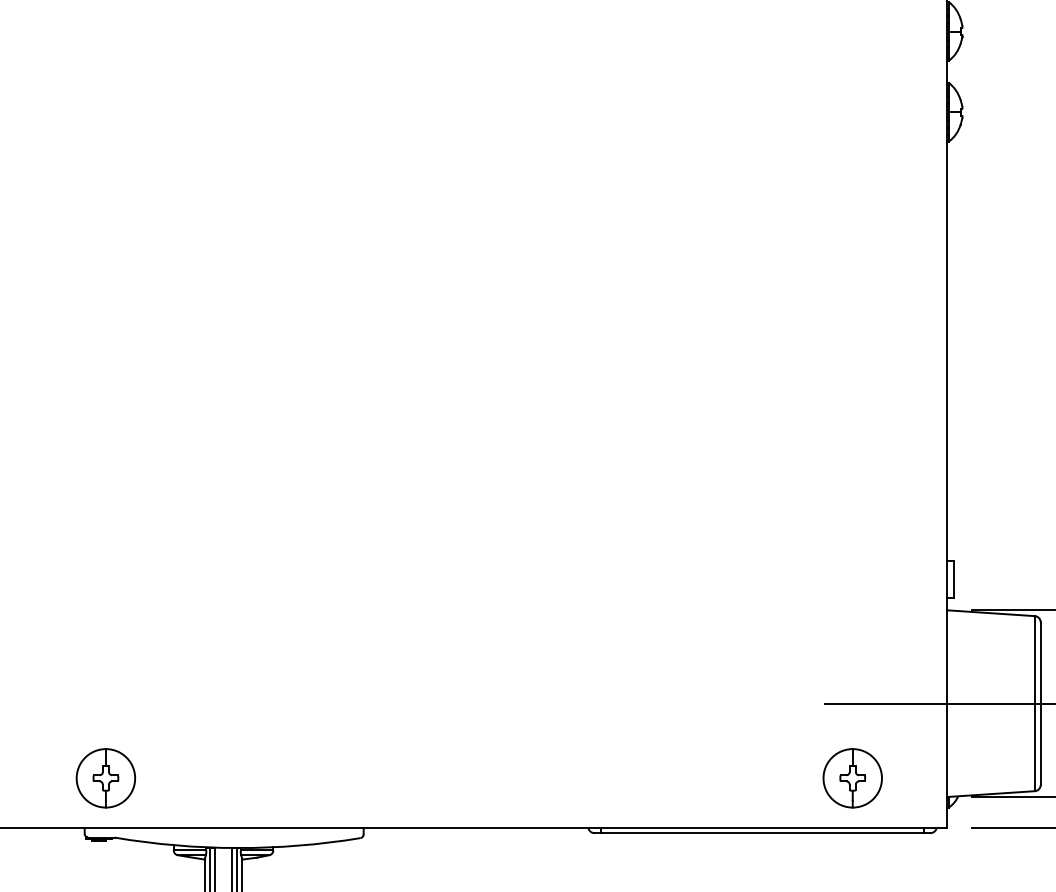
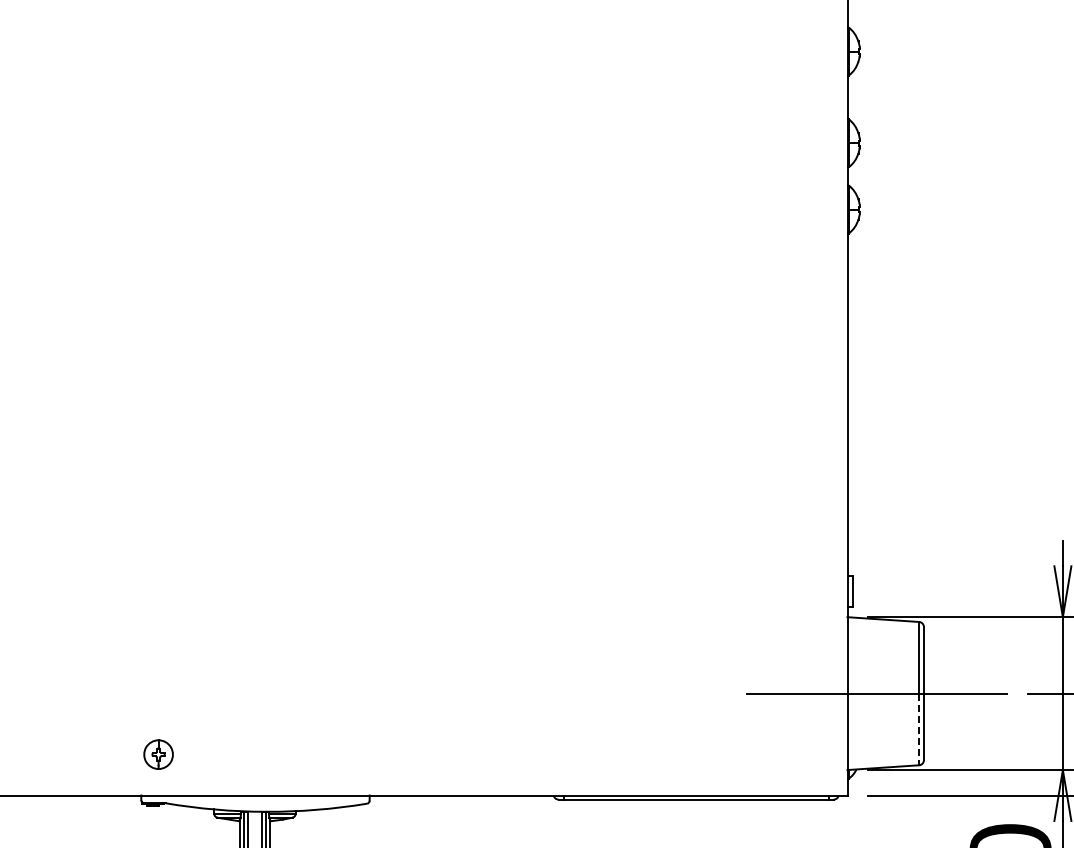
line: (1035, 747) -> (919, 729), solid -> dashed
part: (105, 778) -> (158, 754), size x0.6
part: (852, 778) -> (769, 754), removed

